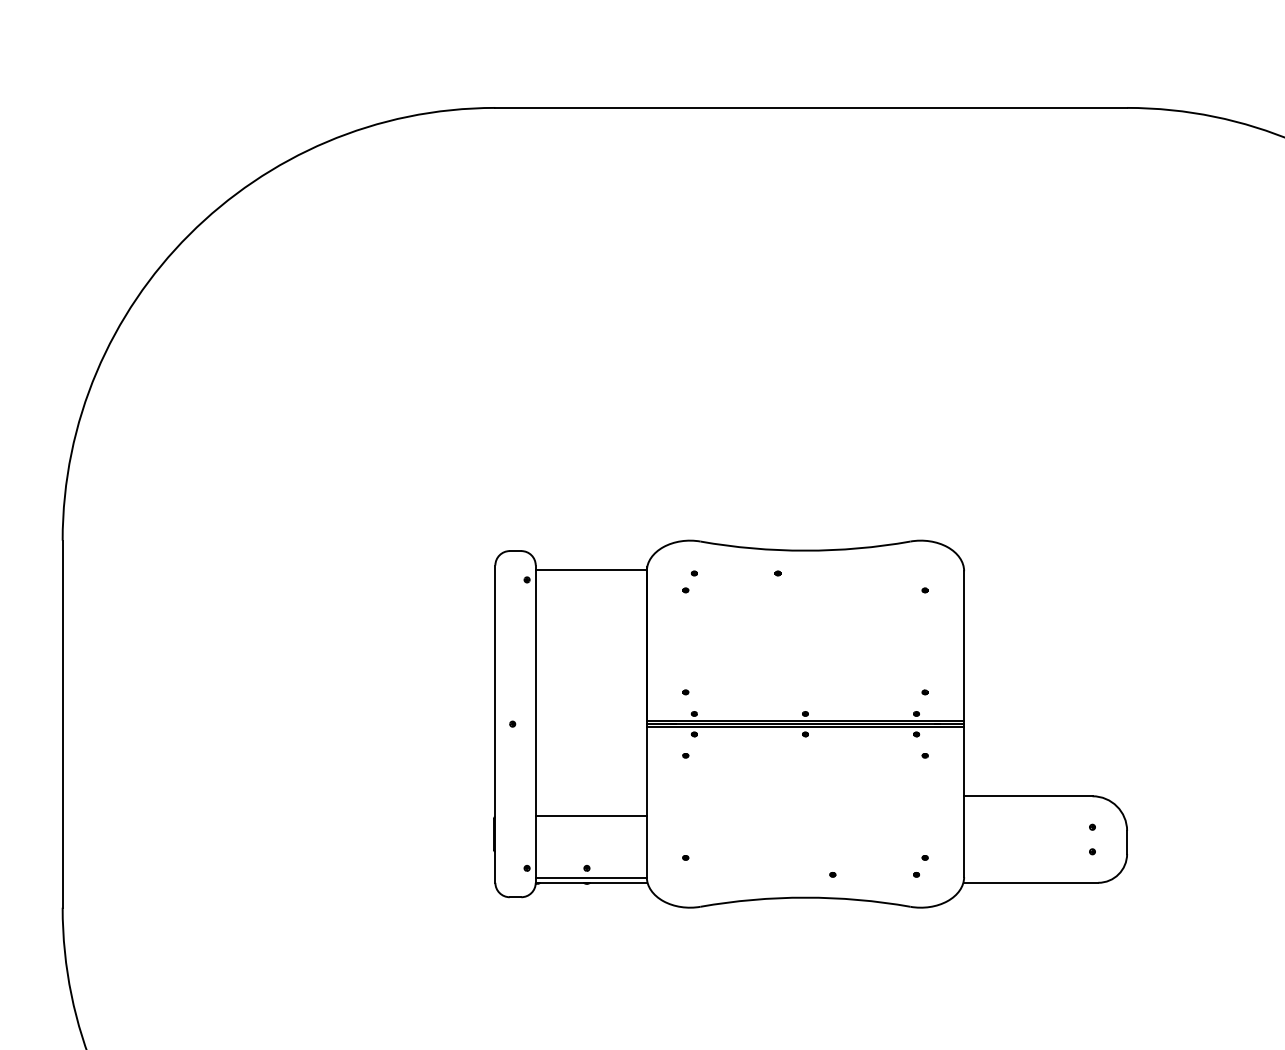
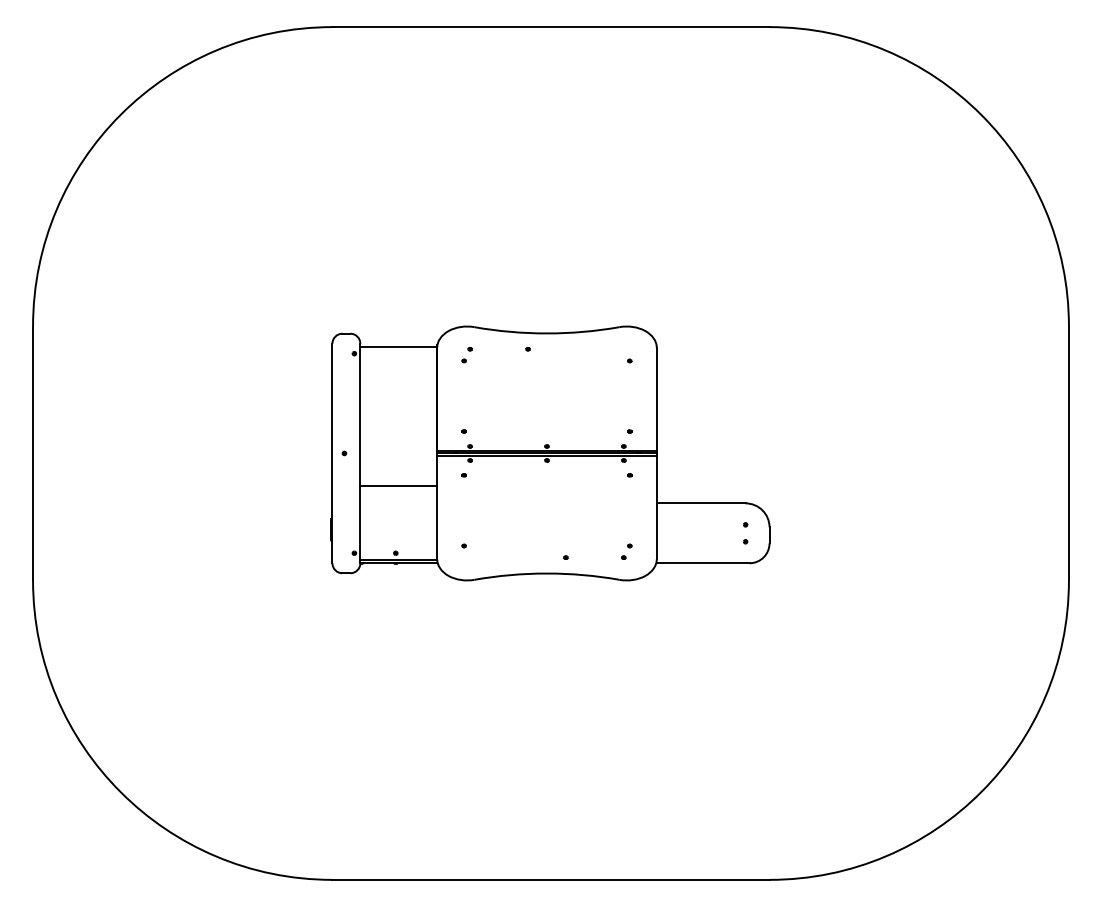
line: (590, 816) -> (398, 486), moved

